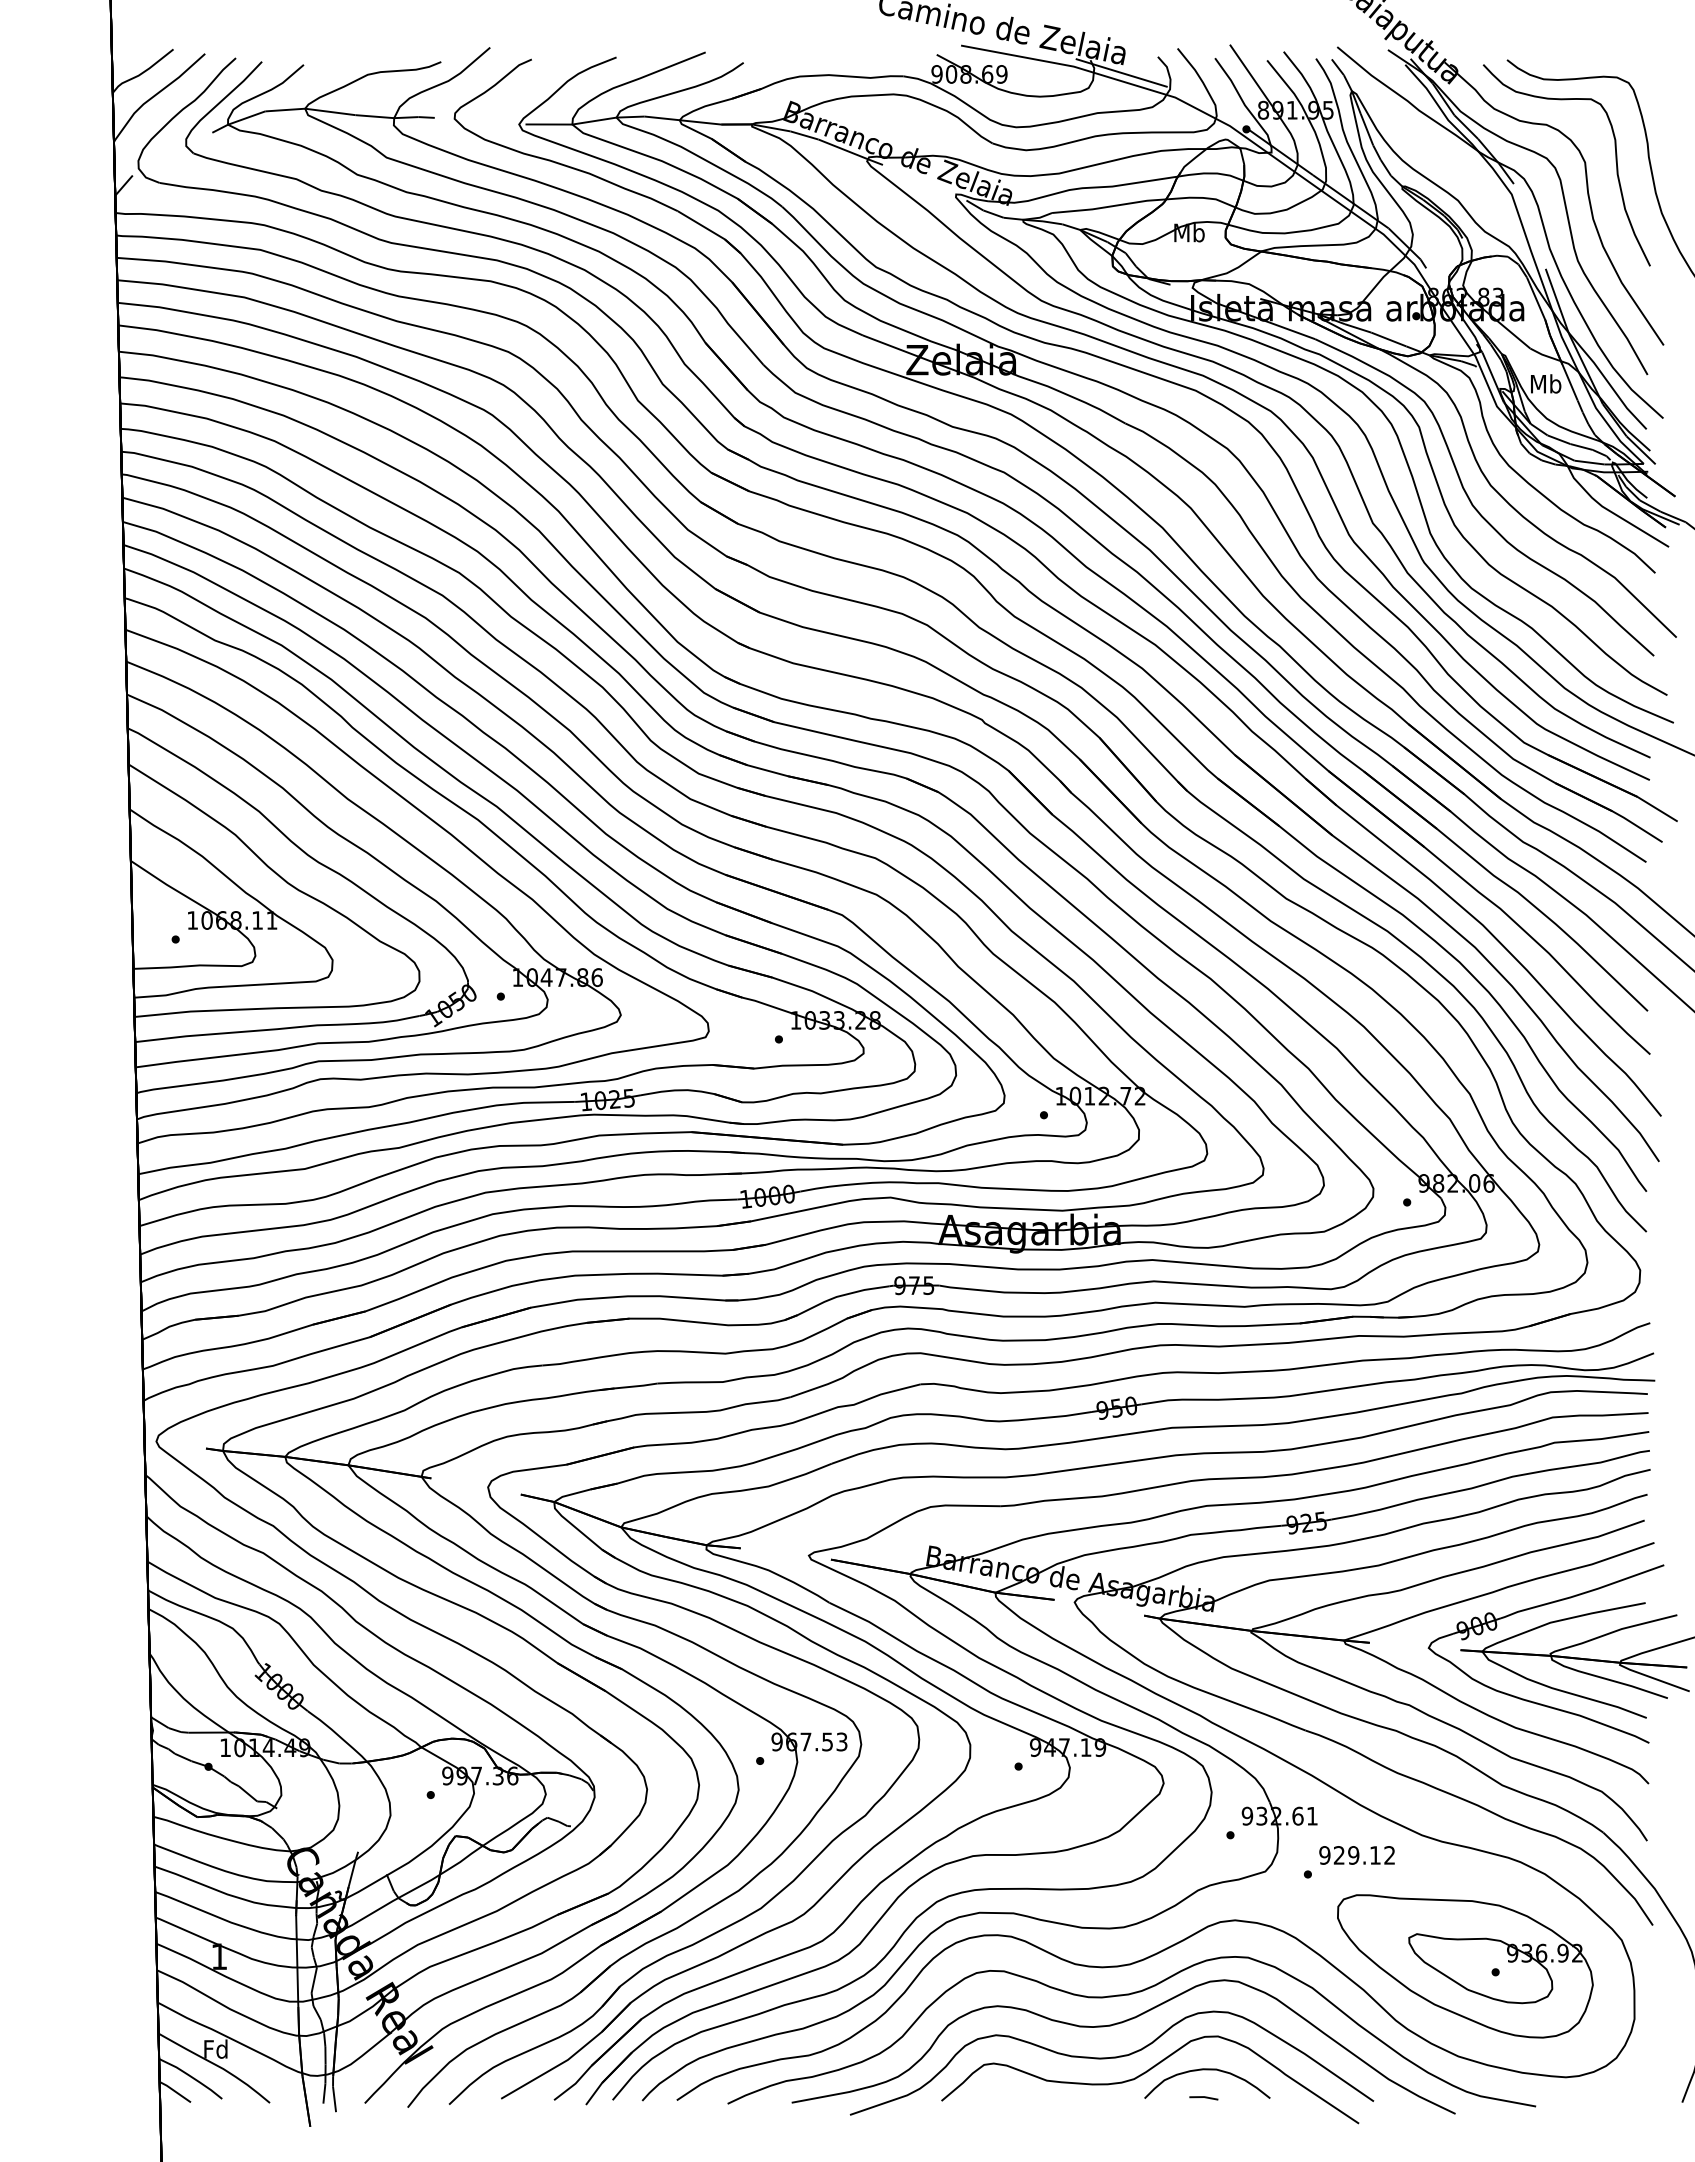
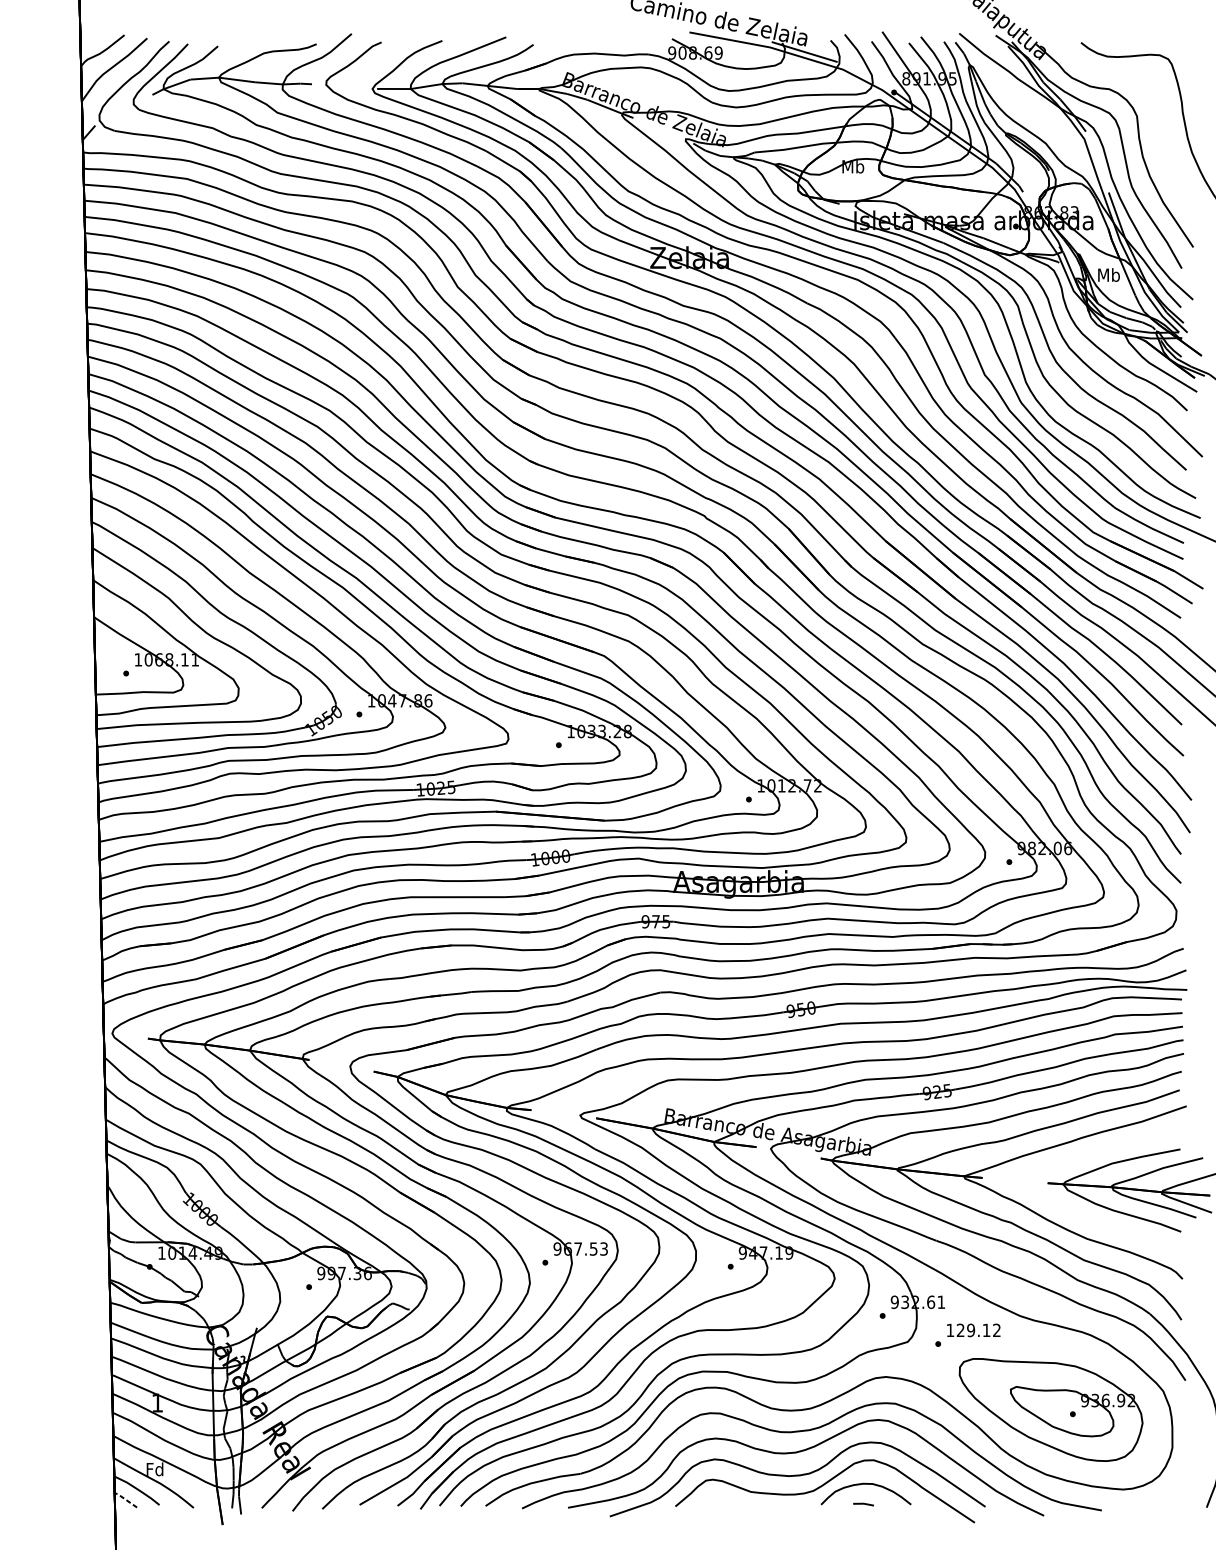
curve: (1615, 161) -> (1158, 115), removed
part: (1531, 1609) -> (1098, 1154), removed
text: (1324, 1855) -> (950, 1330), 929.12 -> 129.12
line: (174, 2091) -> (125, 1499), solid -> dashed

